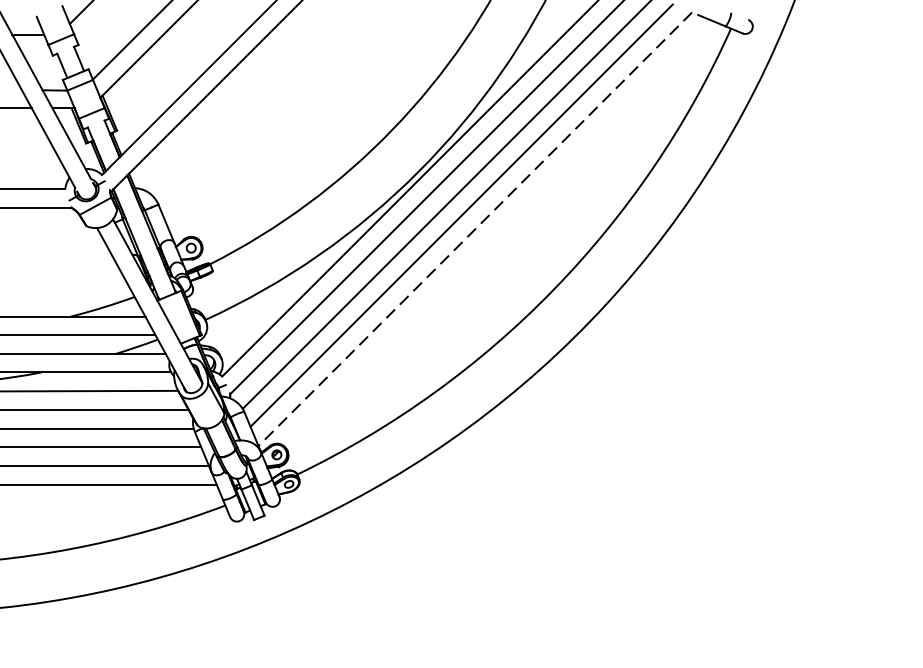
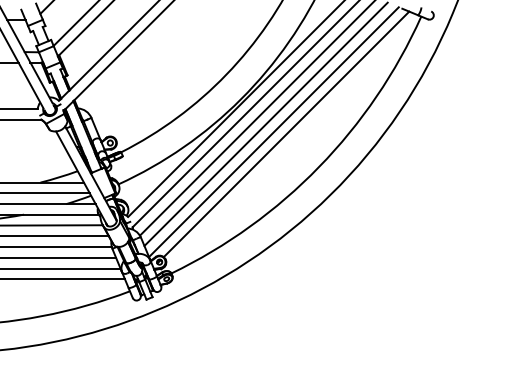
line: (474, 229) -> (273, 132), dashed -> solid
line: (497, 233) -> (286, 134), added

